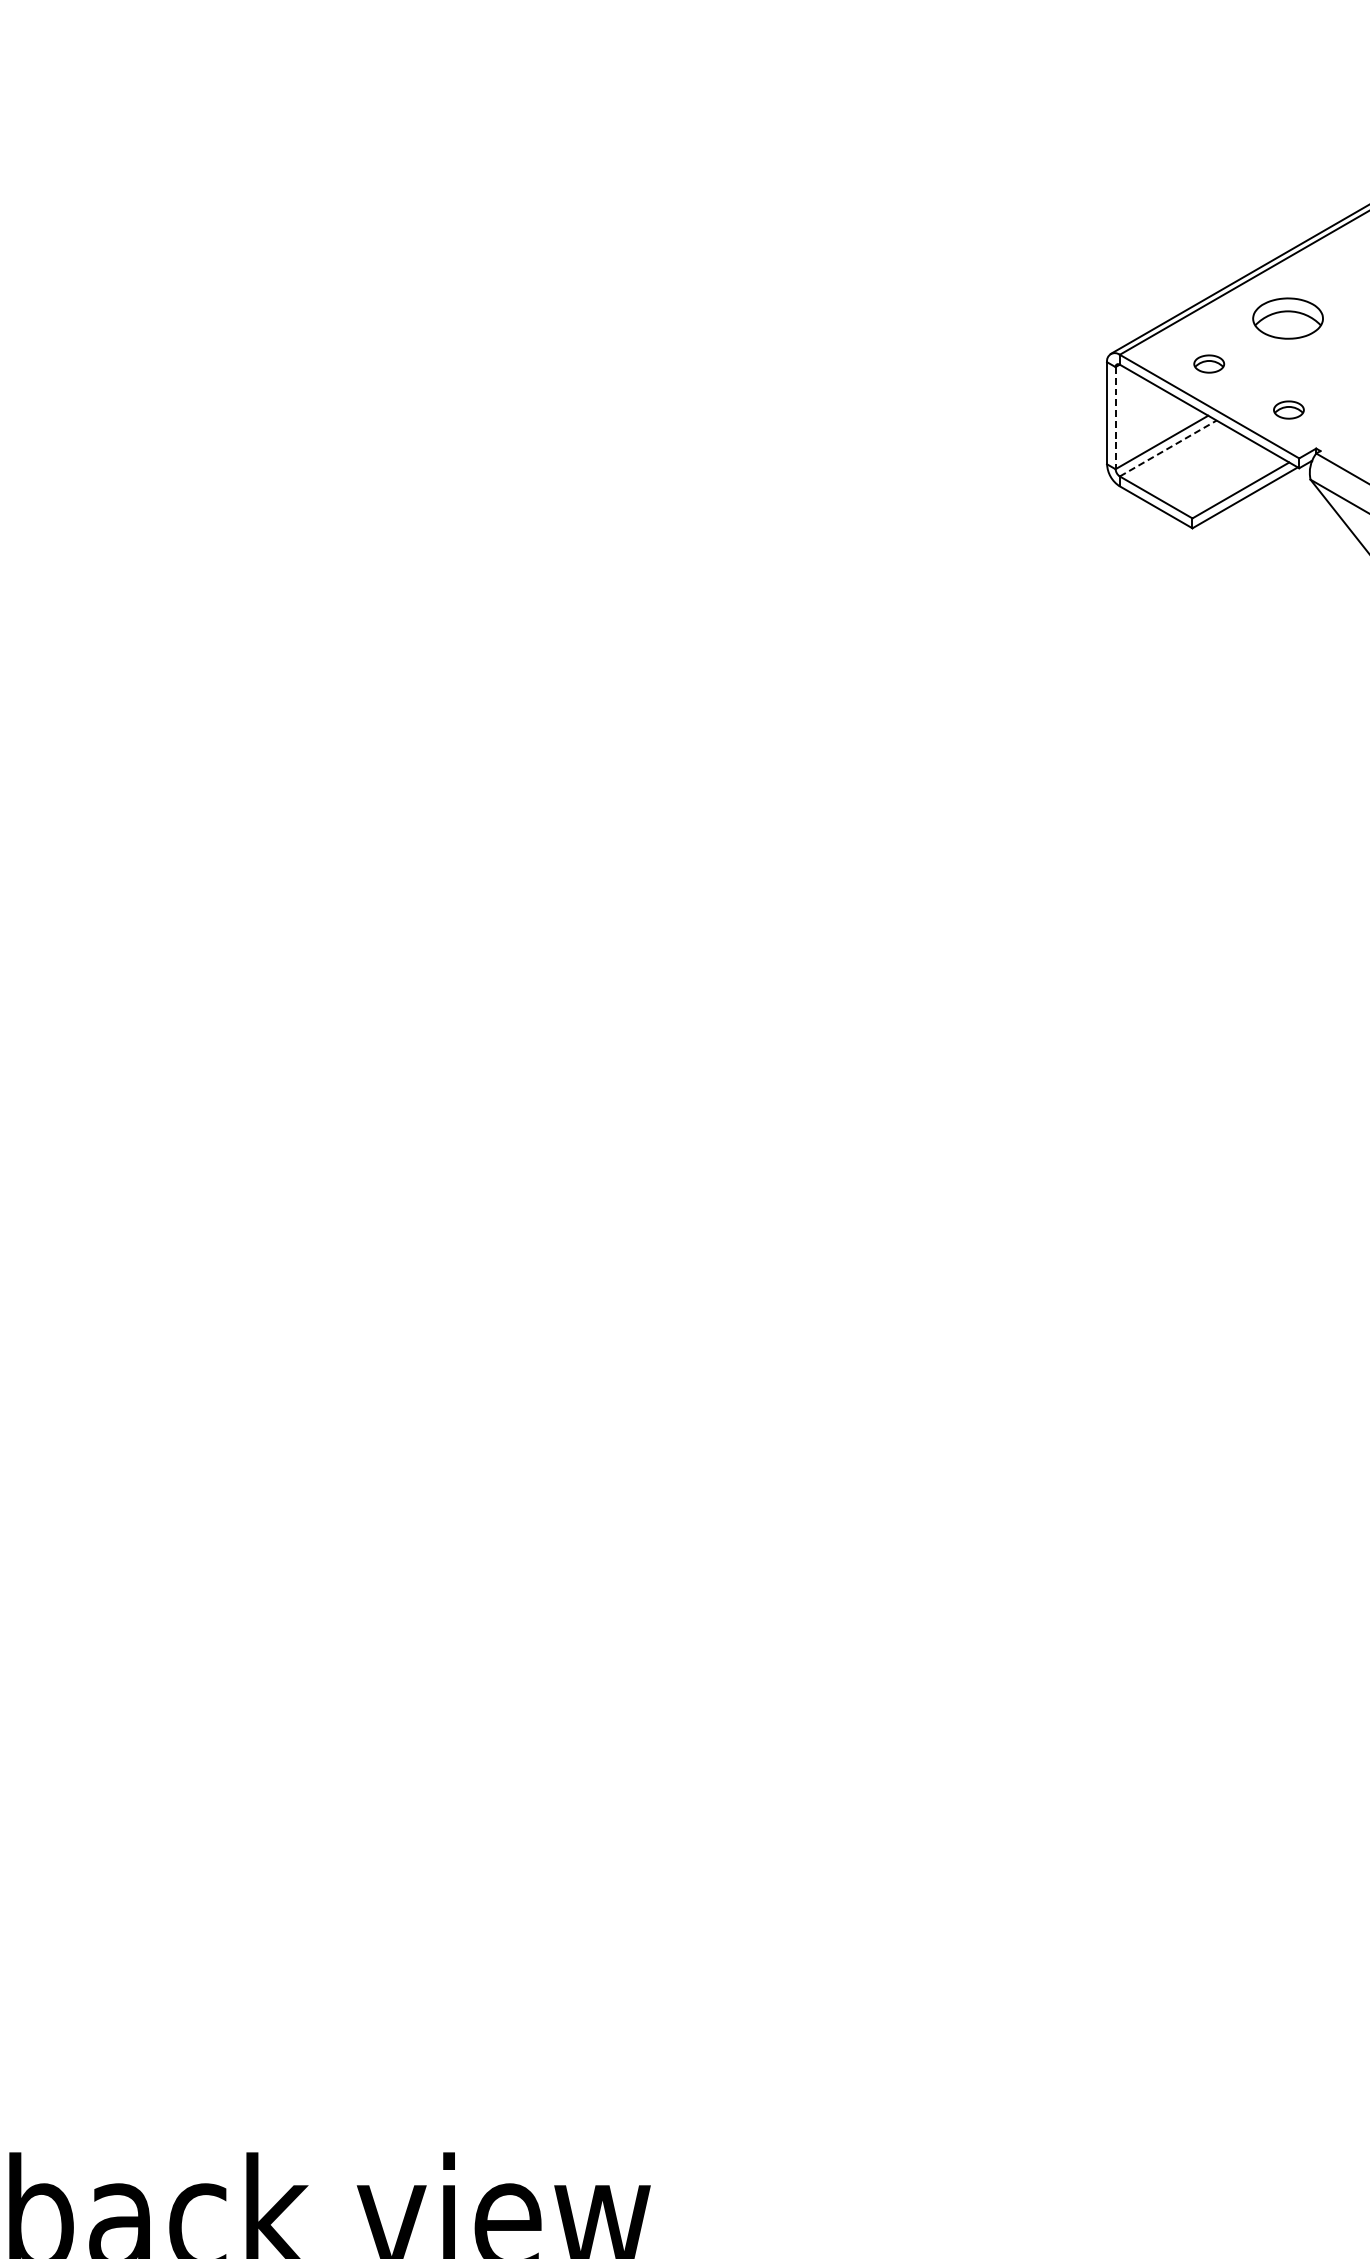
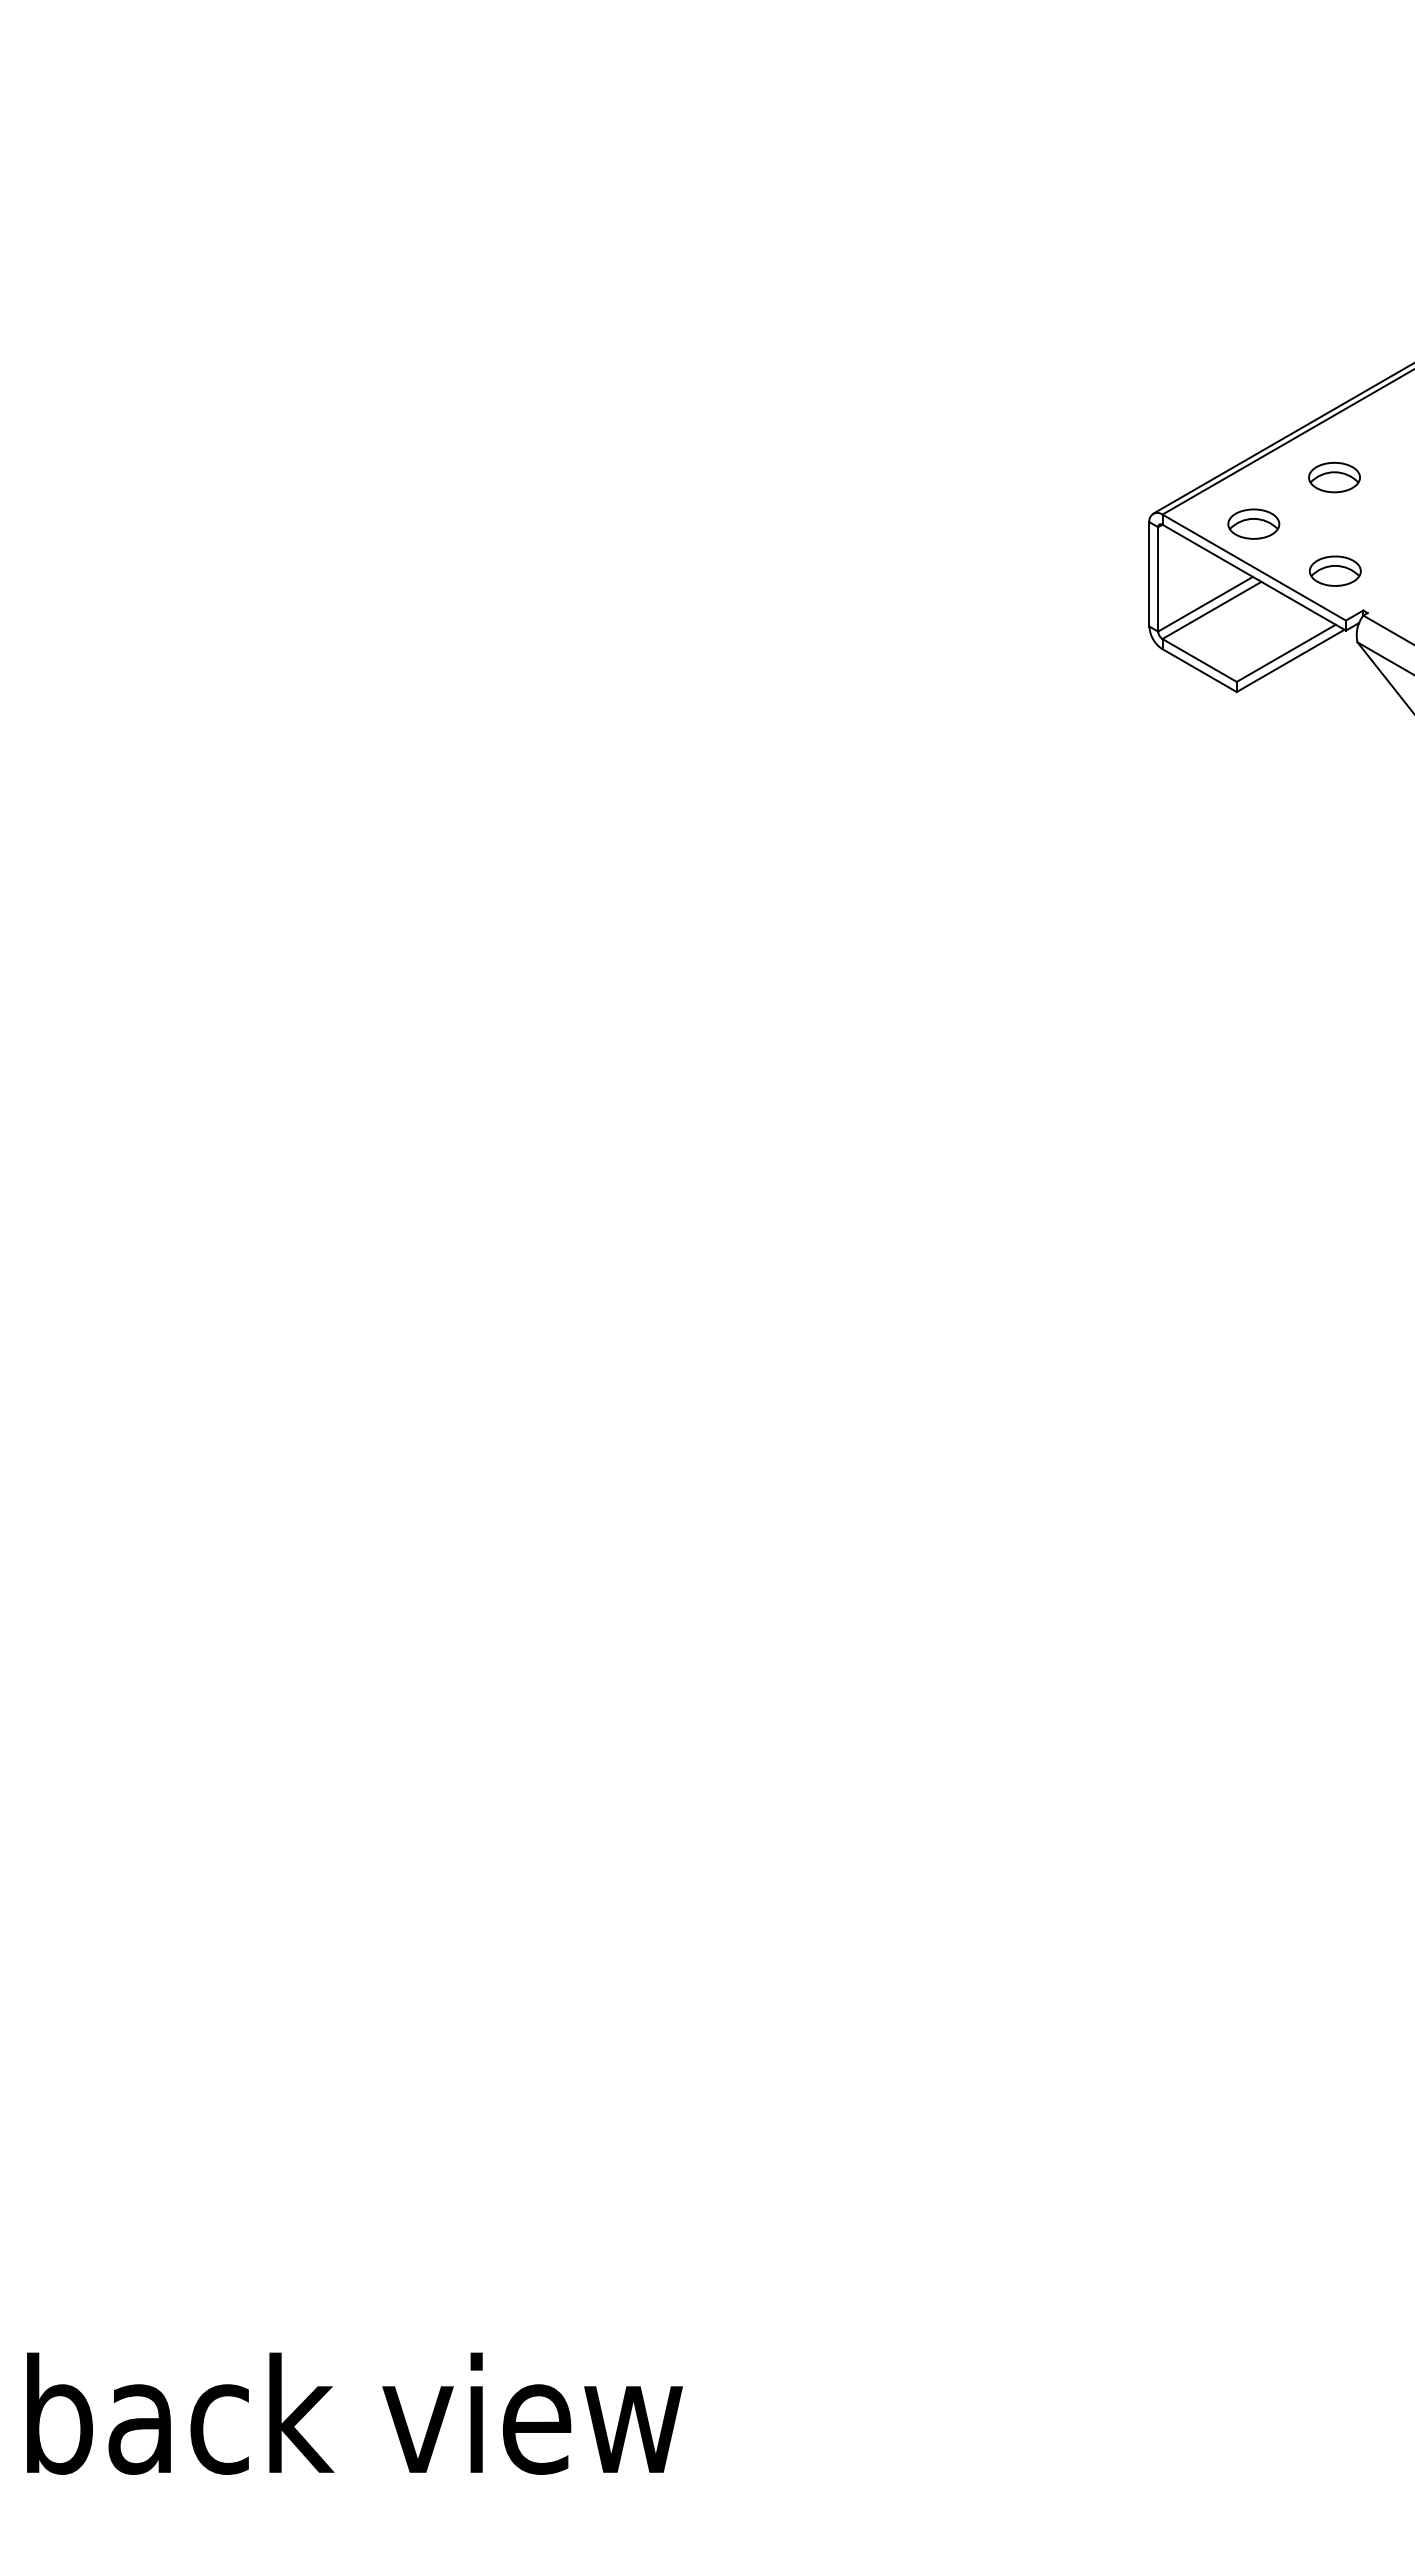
part: (1288, 318) -> (1334, 477), size x0.71
part: (1208, 363) -> (1253, 523), size x1.67
part: (1289, 409) -> (1335, 570), size x1.67
line: (1115, 418) -> (1158, 579), dashed -> solid
line: (1168, 448) -> (1212, 610), dashed -> solid

